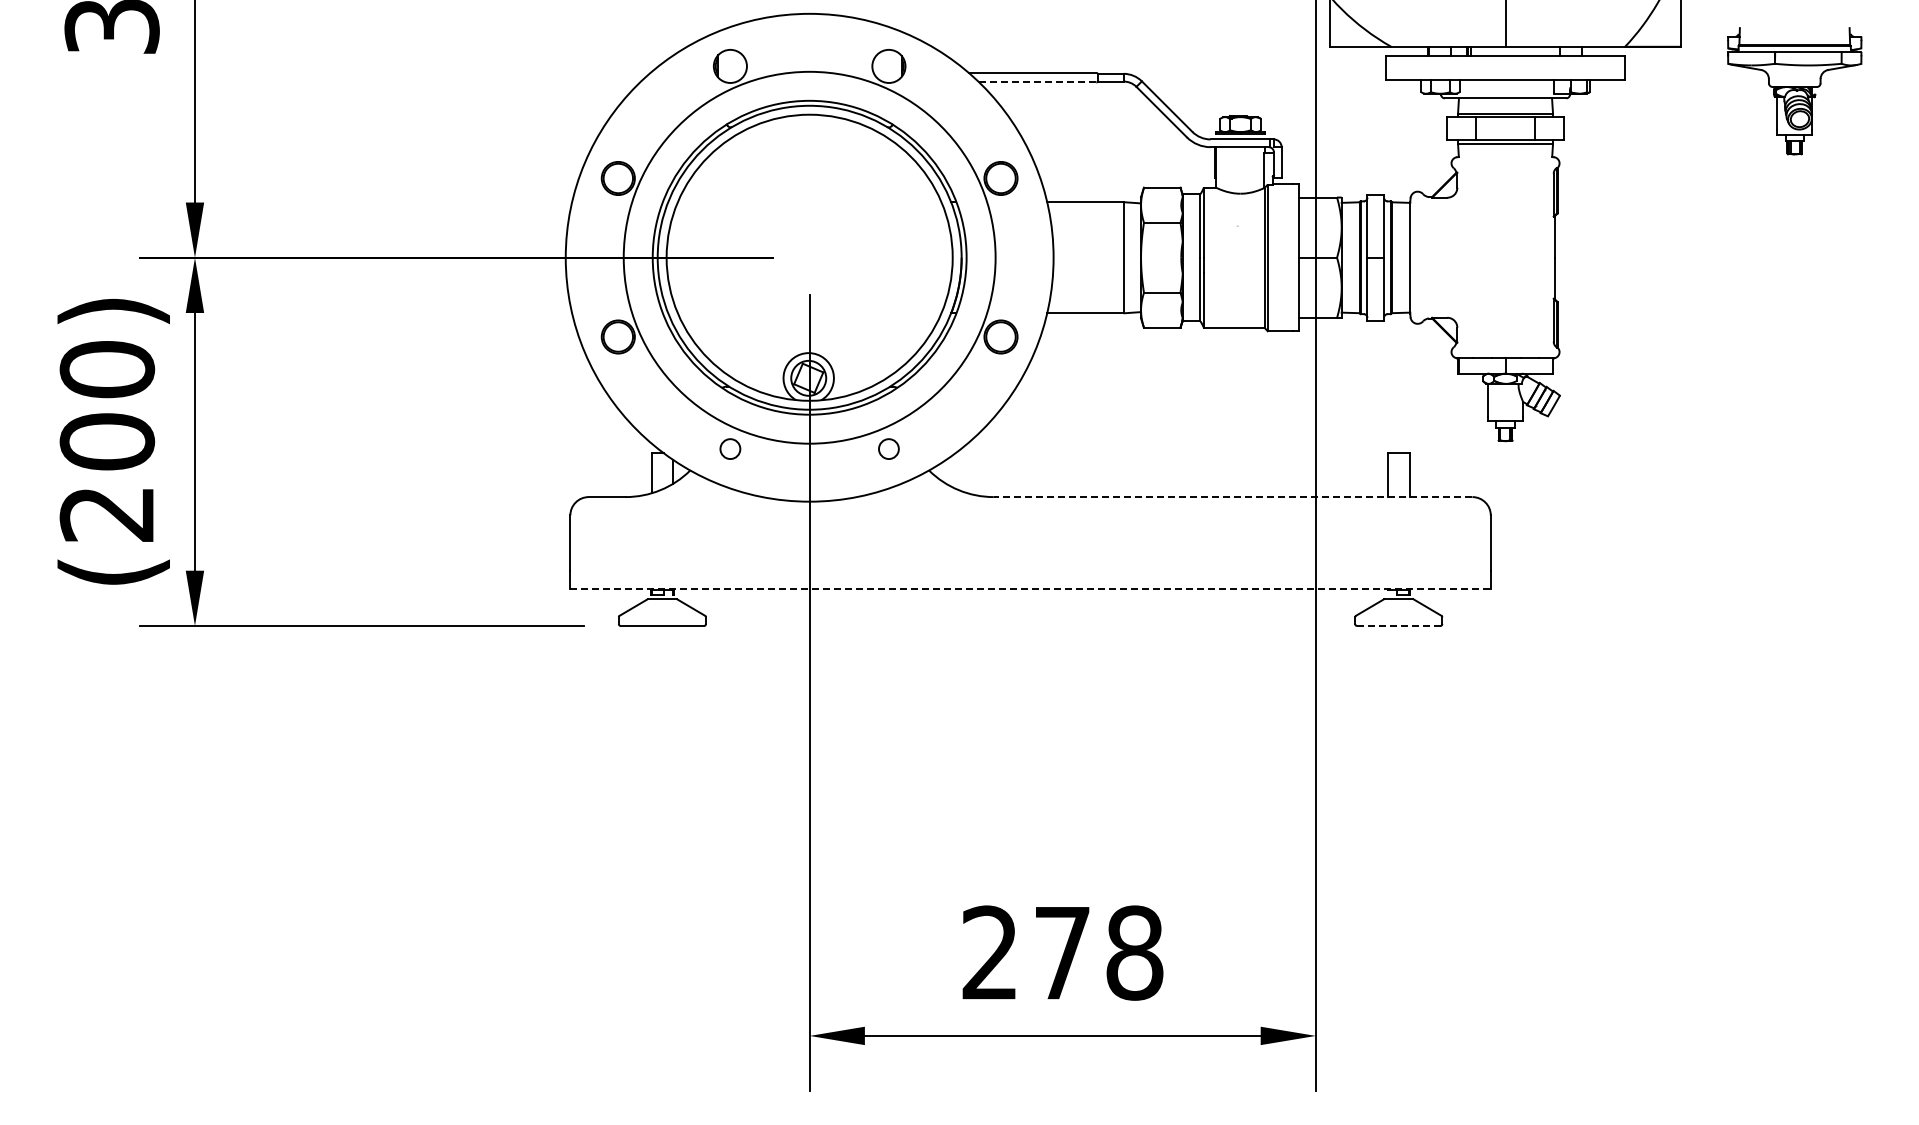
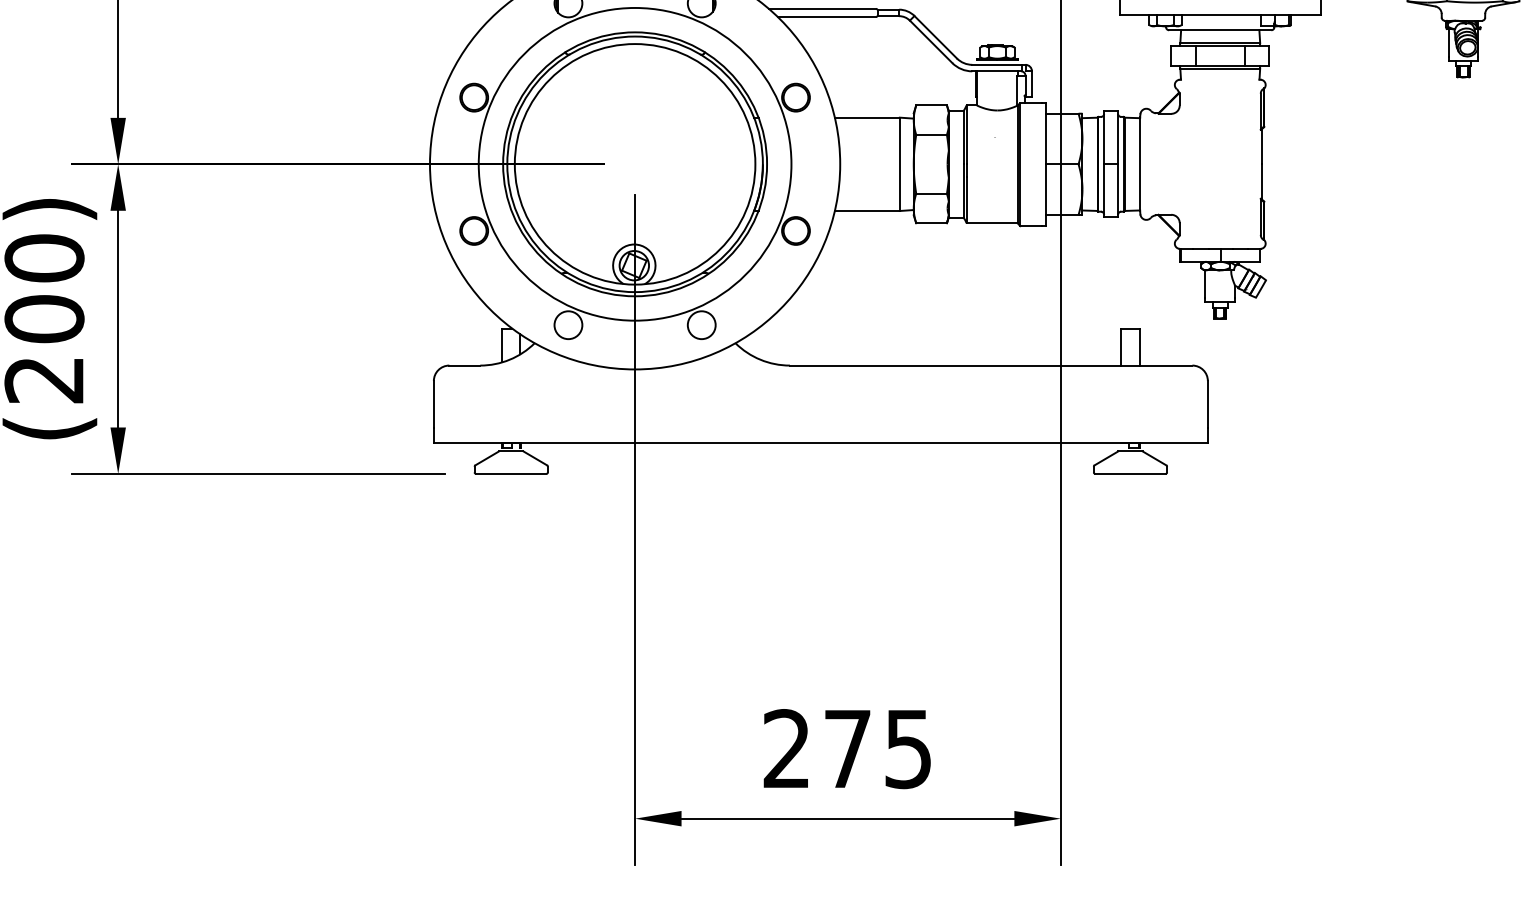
line: (1037, 82) -> (826, 16), dashed -> solid
circle: (729, 448) -> (567, 324), size x1.67
circle: (888, 448) -> (701, 324), size x1.67
line: (1232, 497) -> (990, 365), dashed -> solid
line: (1031, 589) -> (821, 443), dashed -> solid
line: (1398, 625) -> (1130, 473), dashed -> solid
text: (1134, 952) -> (908, 748), 278 -> 275

